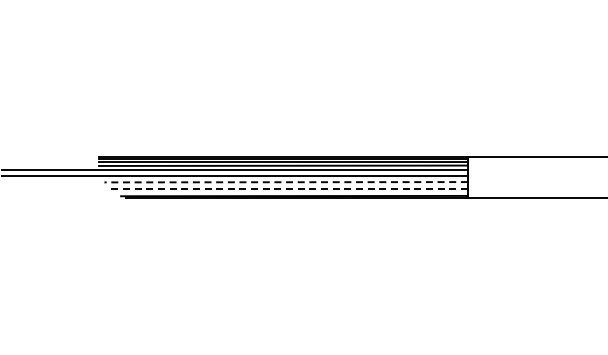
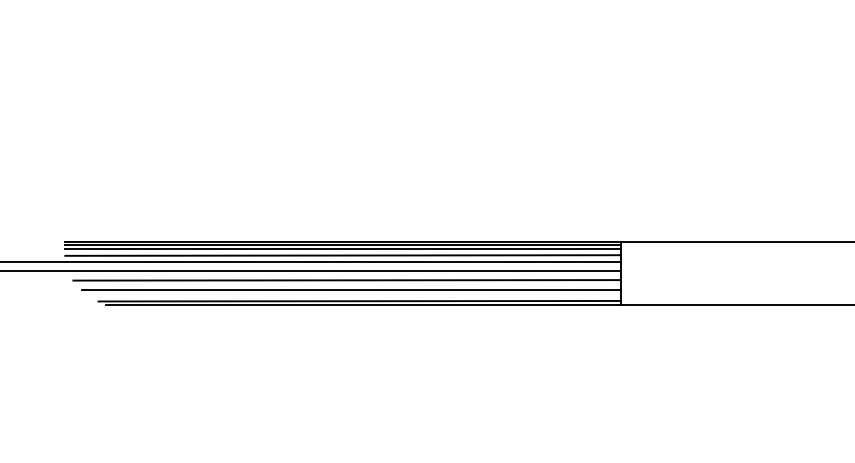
line: (286, 182) -> (347, 280), dashed -> solid
line: (289, 188) -> (352, 289), dashed -> solid

